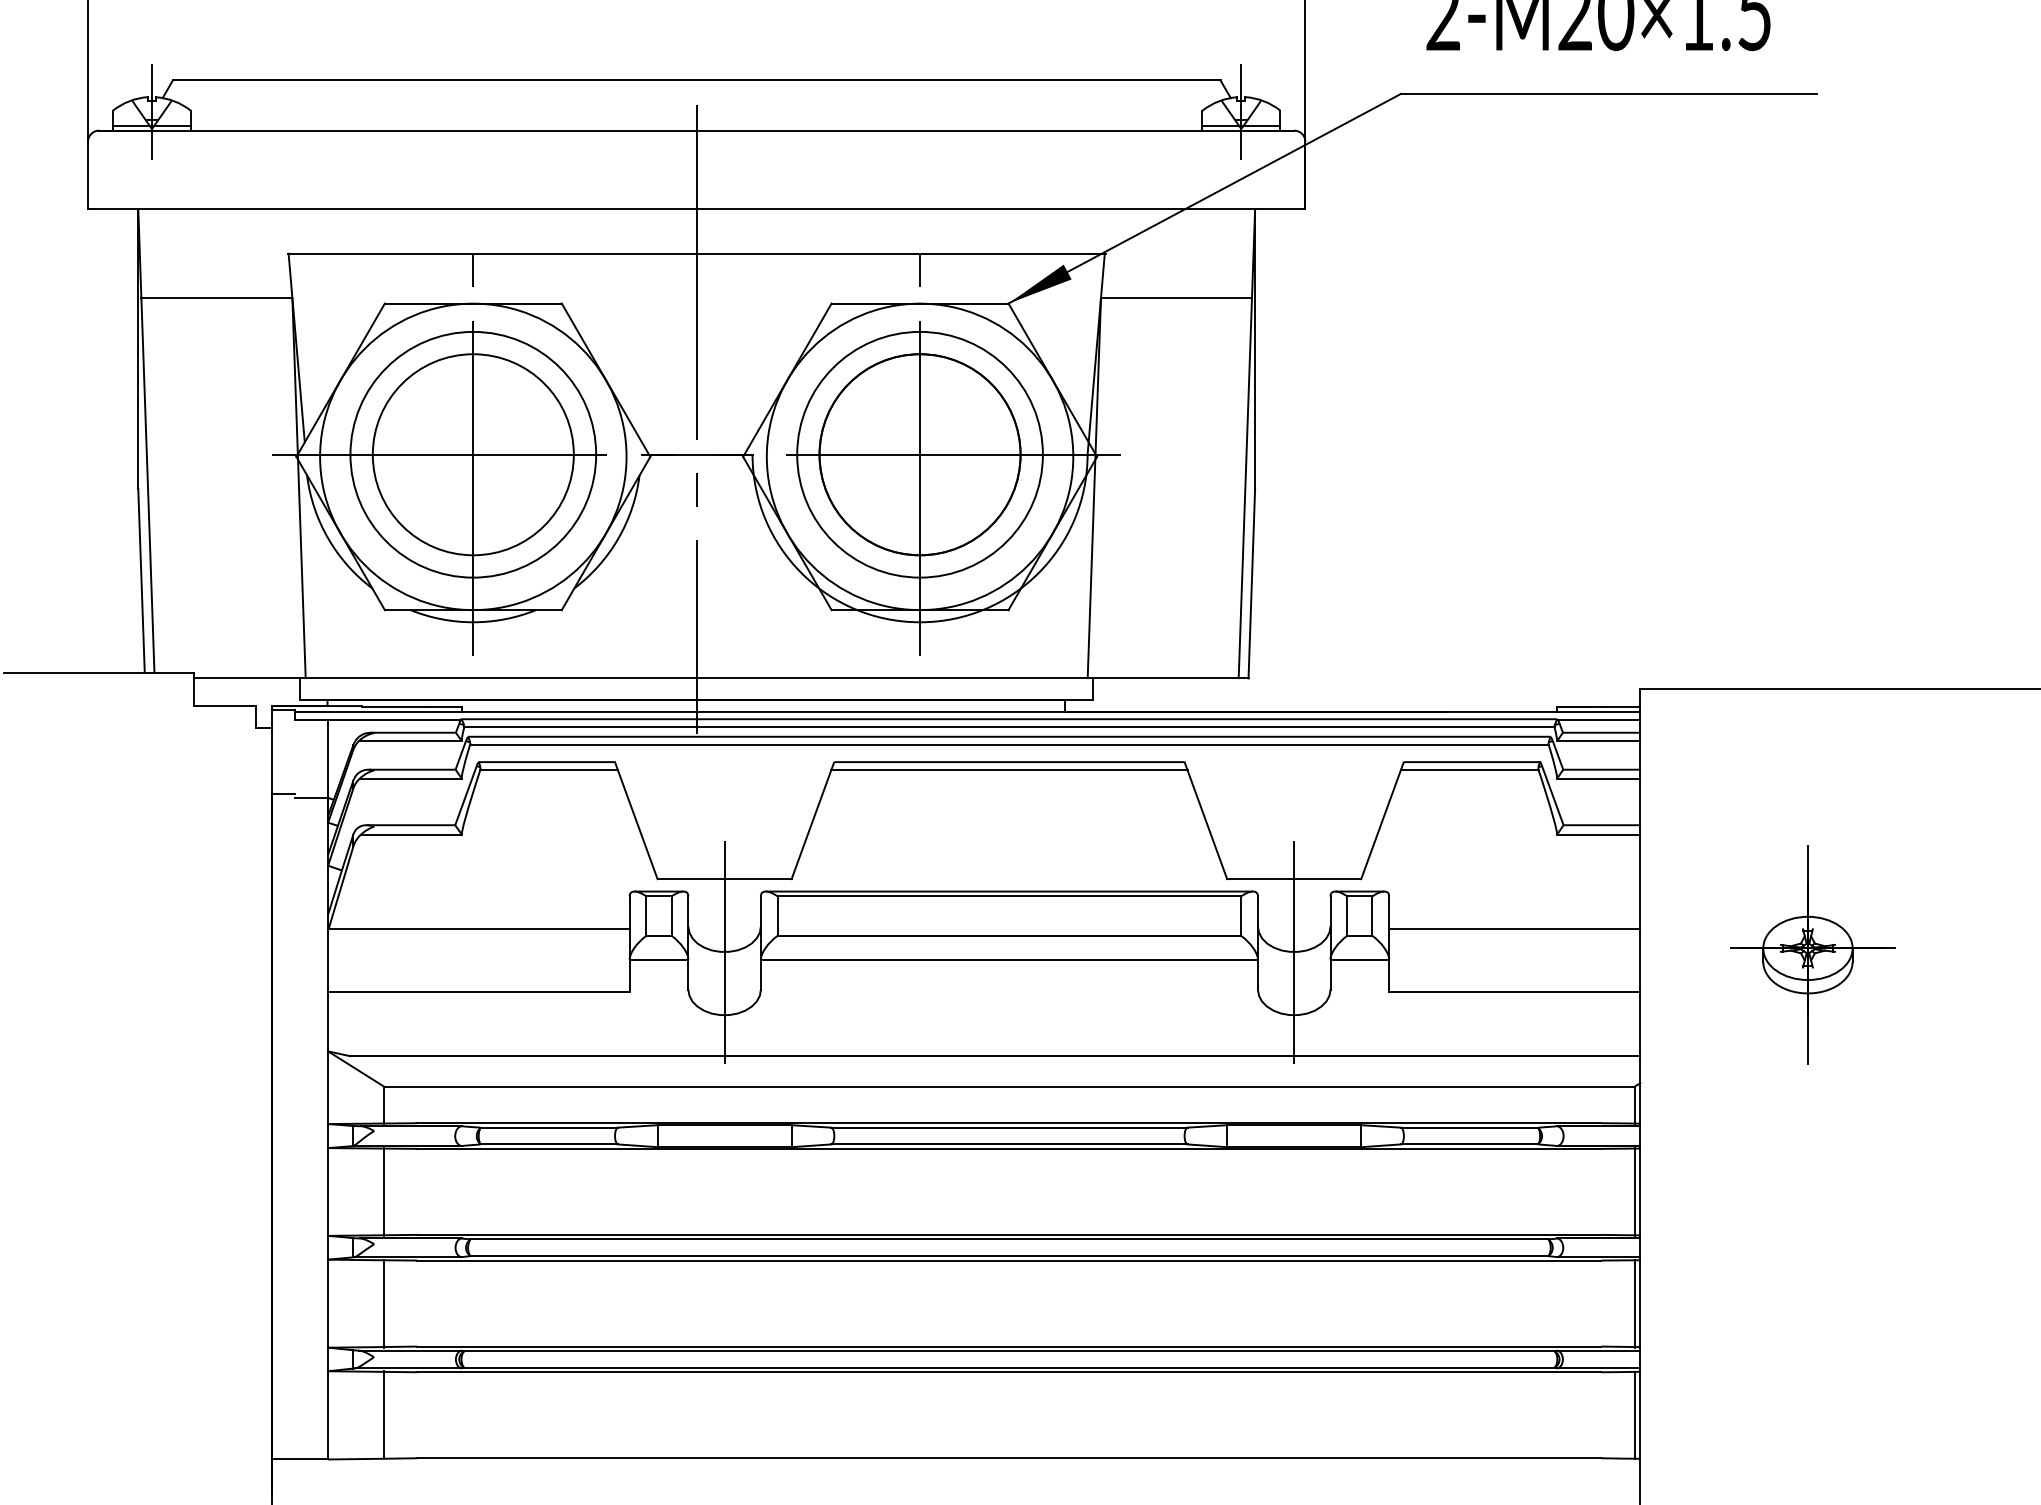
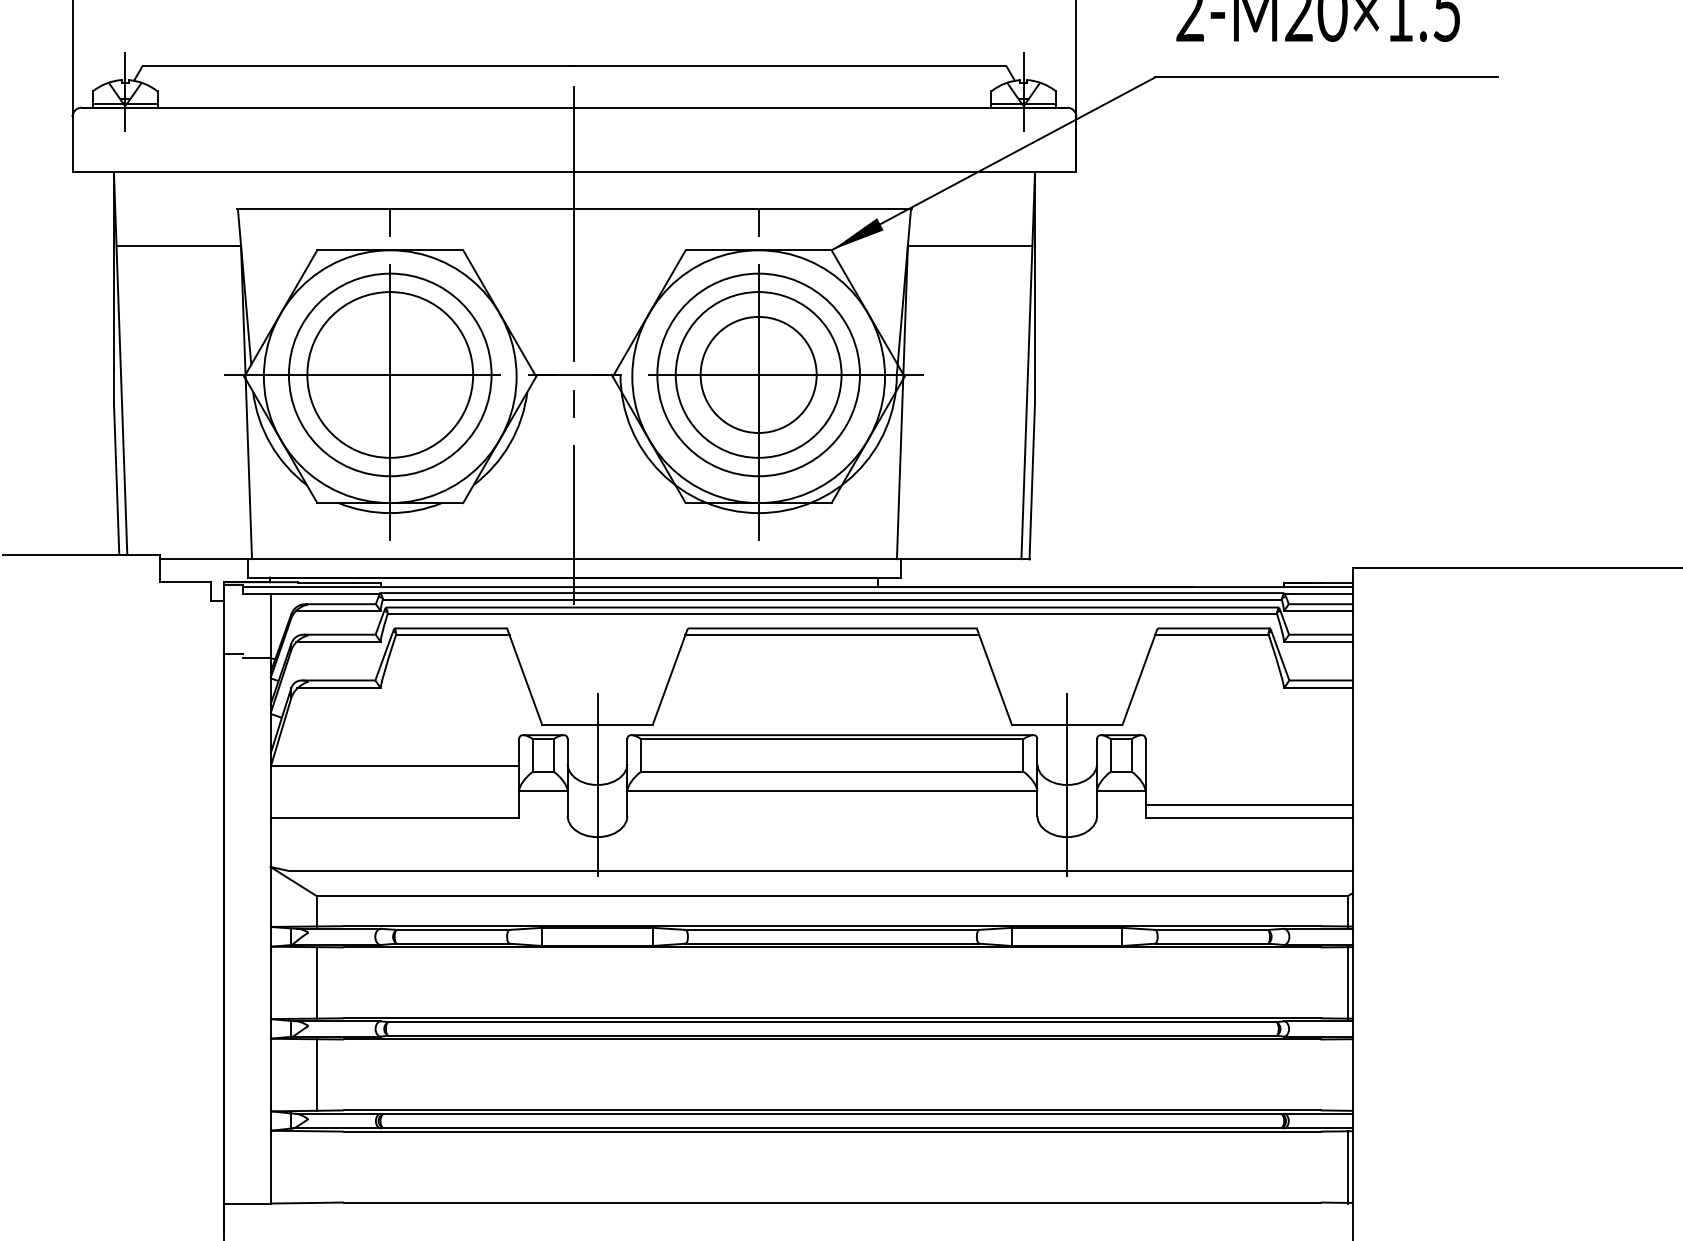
circle: (919, 454) -> (758, 374), size x0.7
line: (1514, 928) -> (1248, 804), moved
part: (1812, 953) -> (1494, 786), removed
line: (1635, 1303) -> (1348, 1074), removed
line: (383, 1414) -> (316, 1166), removed

